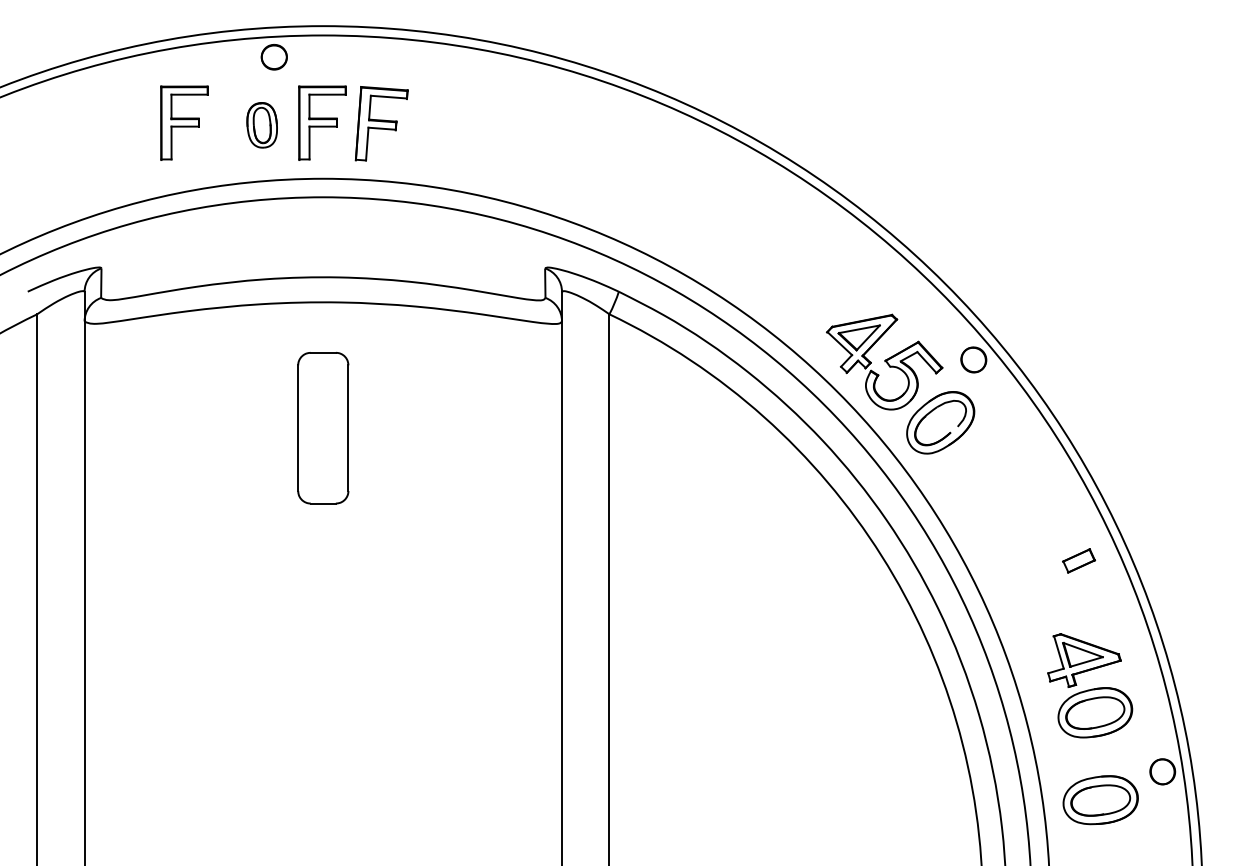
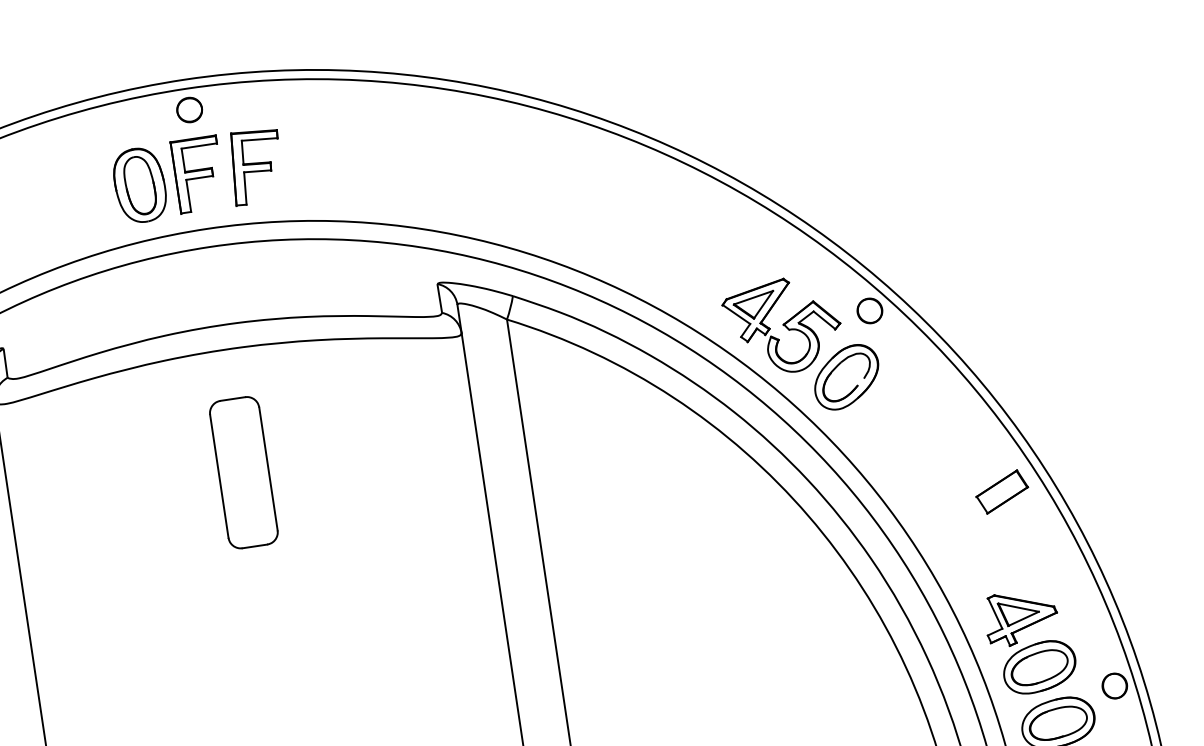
part: (273, 57) -> (188, 110), moved
part: (184, 122) -> (63, 194), removed
part: (261, 125) -> (139, 185), size x1.67
part: (1078, 560) -> (1001, 491), size x1.67
part: (1090, 685) -> (1030, 641), moved

